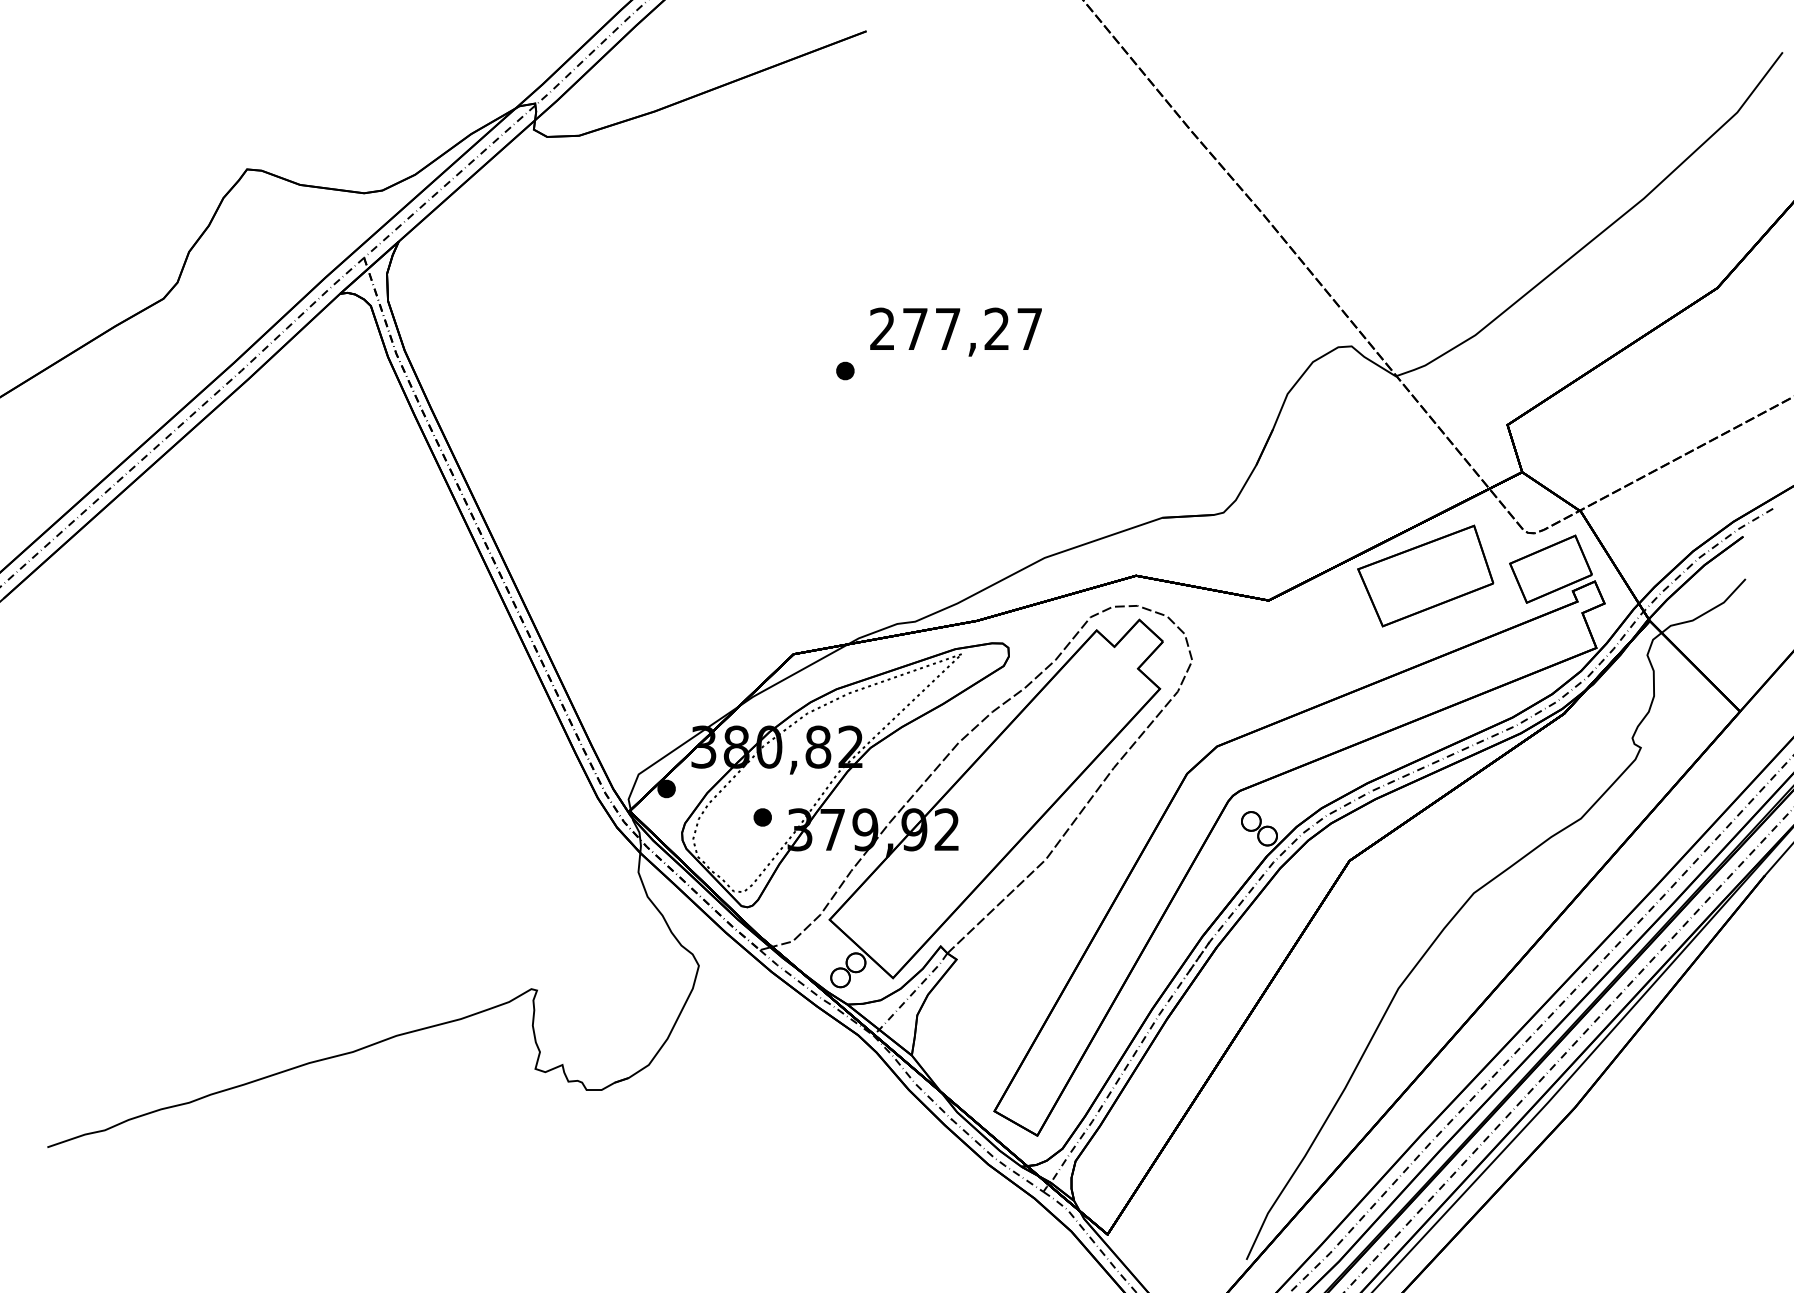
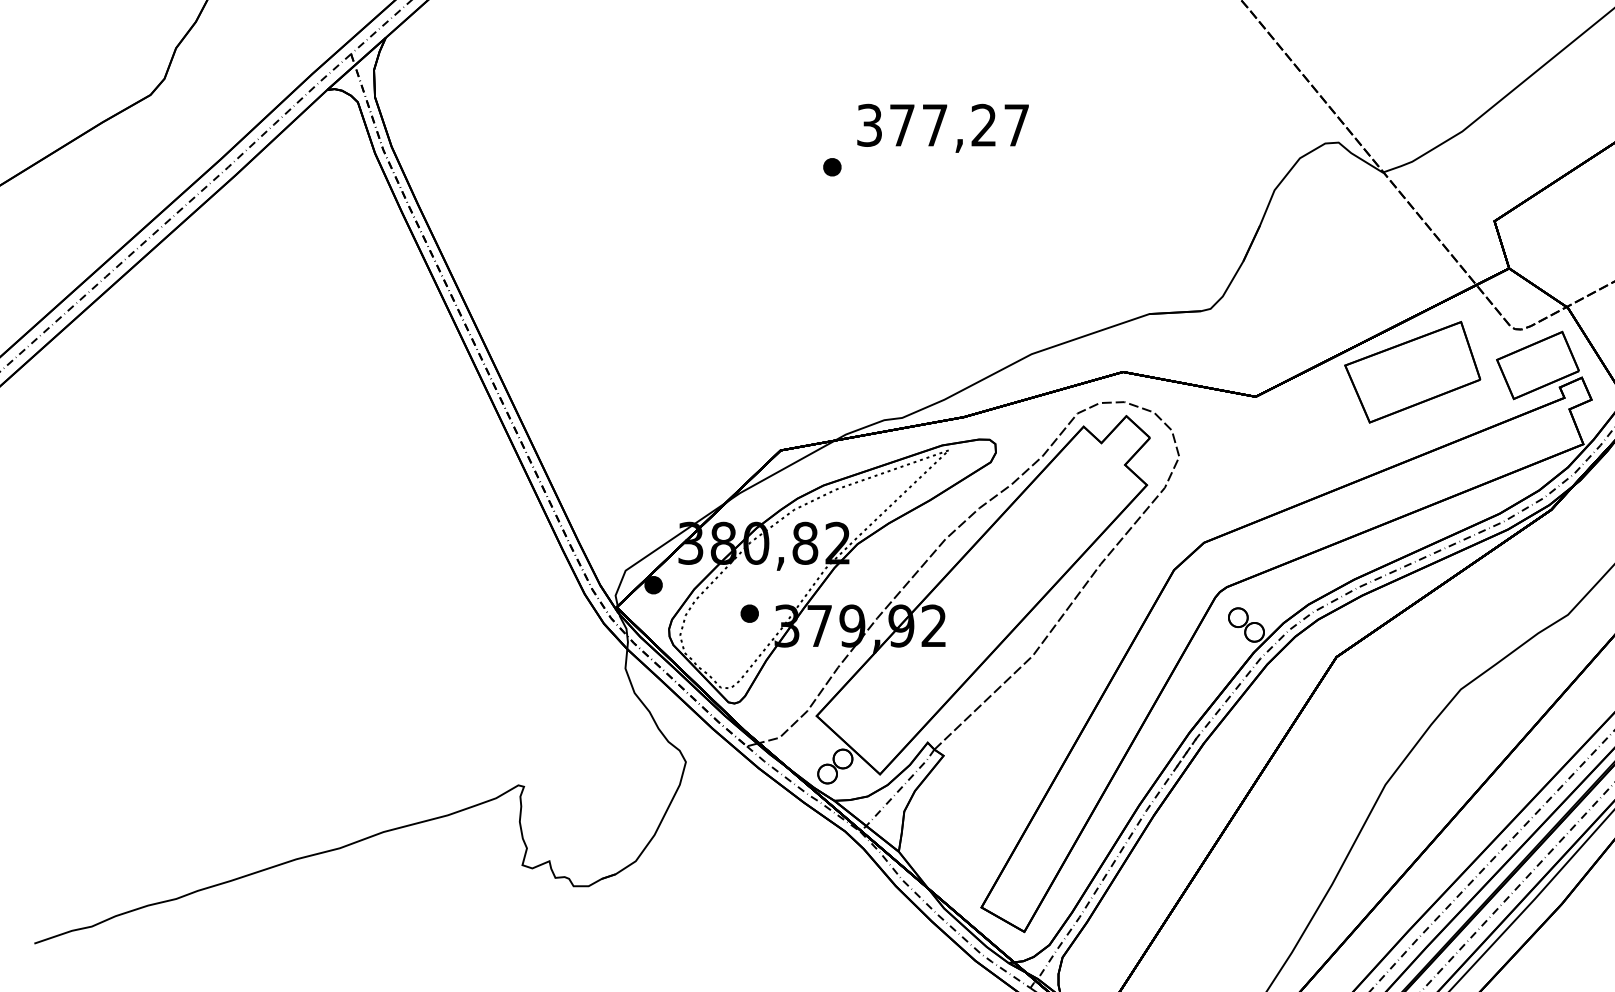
text: (882, 328) -> (869, 124), 277,27 -> 377,27

